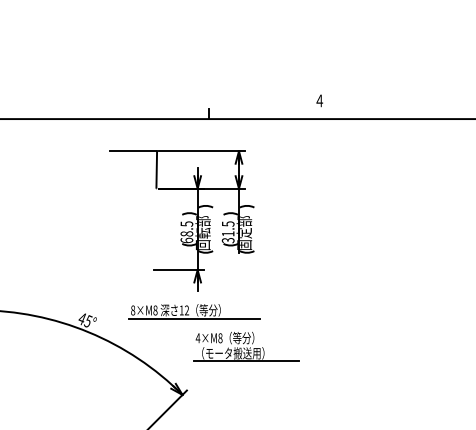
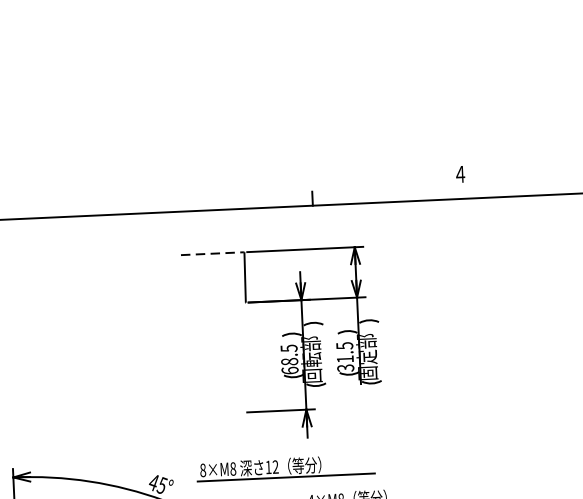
line: (133, 151) -> (212, 253), solid -> dashed
part: (194, 311) -> (285, 468), moved

